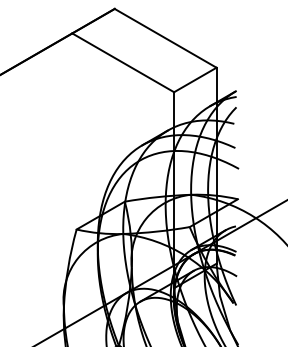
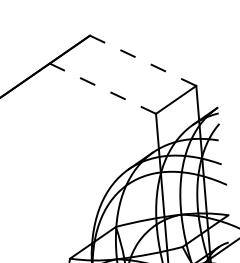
line: (165, 38) -> (143, 60), solid -> dashed
line: (123, 62) -> (103, 88), solid -> dashed

